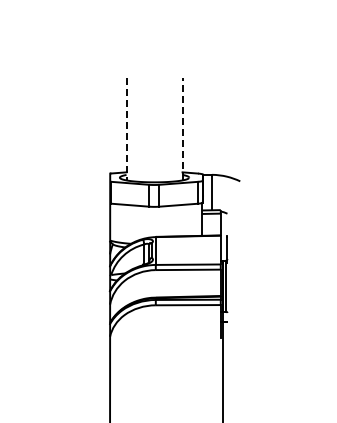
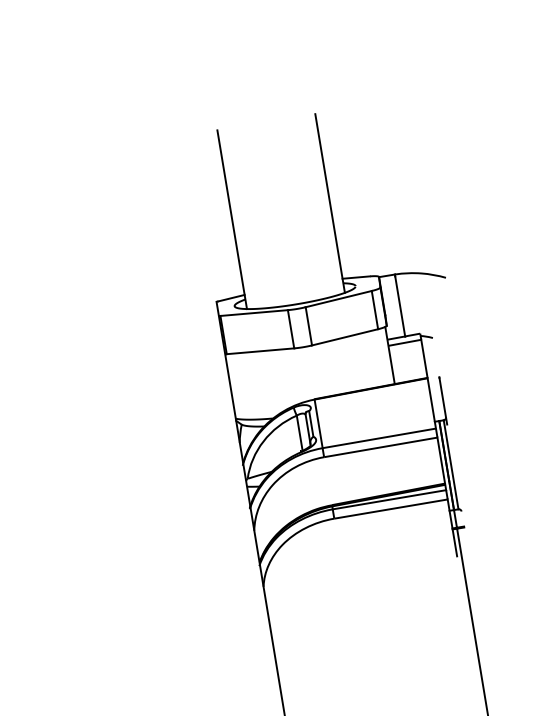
line: (182, 128) -> (329, 202), dashed -> solid
line: (126, 129) -> (232, 220), dashed -> solid

